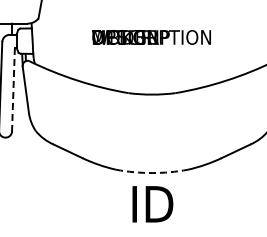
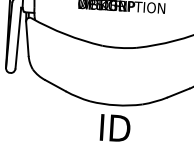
line: (13, 89) -> (18, 38), dashed -> solid
arc: (152, 173) -> (116, 105), dashed -> solid

